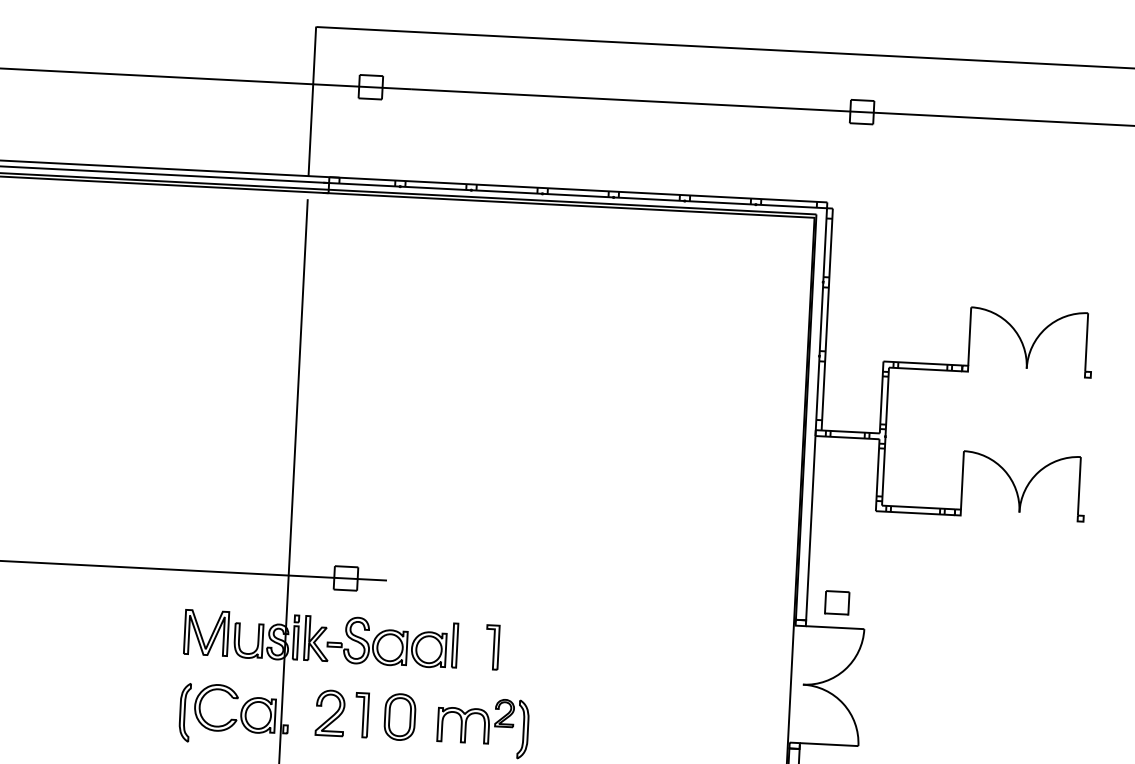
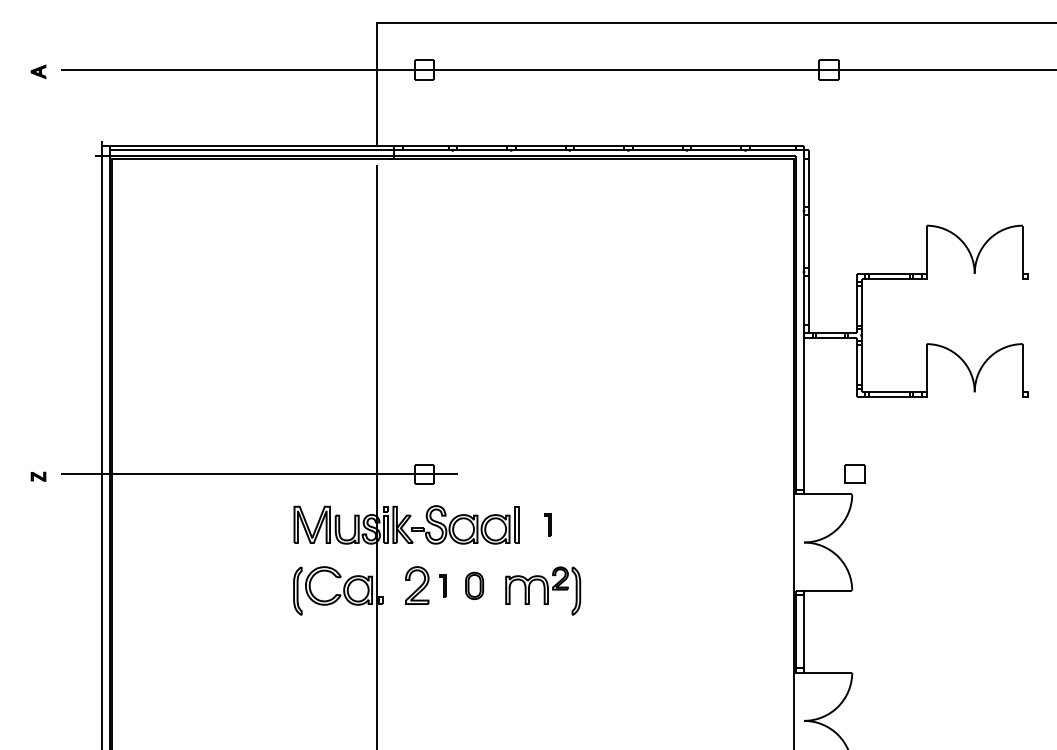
part: (836, 602) -> (854, 473), moved
part: (492, 646) -> (547, 524), size x0.6
part: (361, 714) -> (442, 585), size x0.6
part: (399, 716) -> (474, 585), size x0.7

